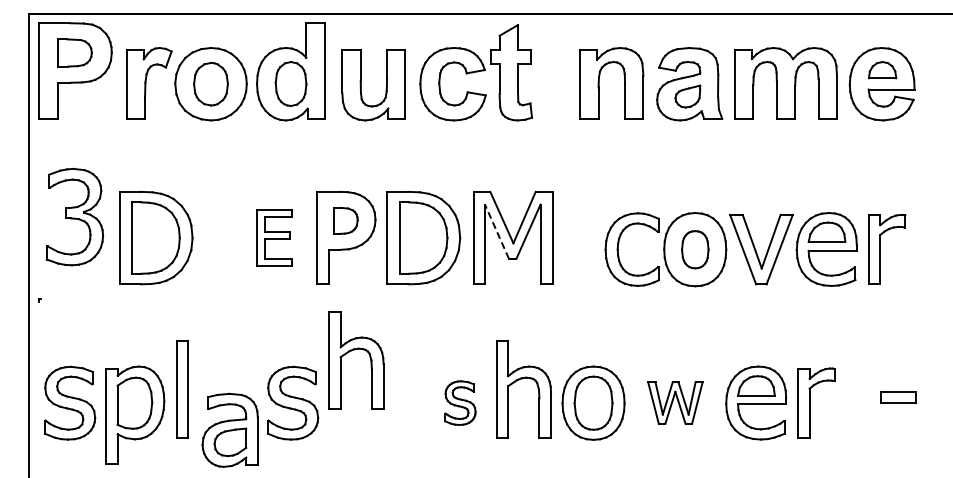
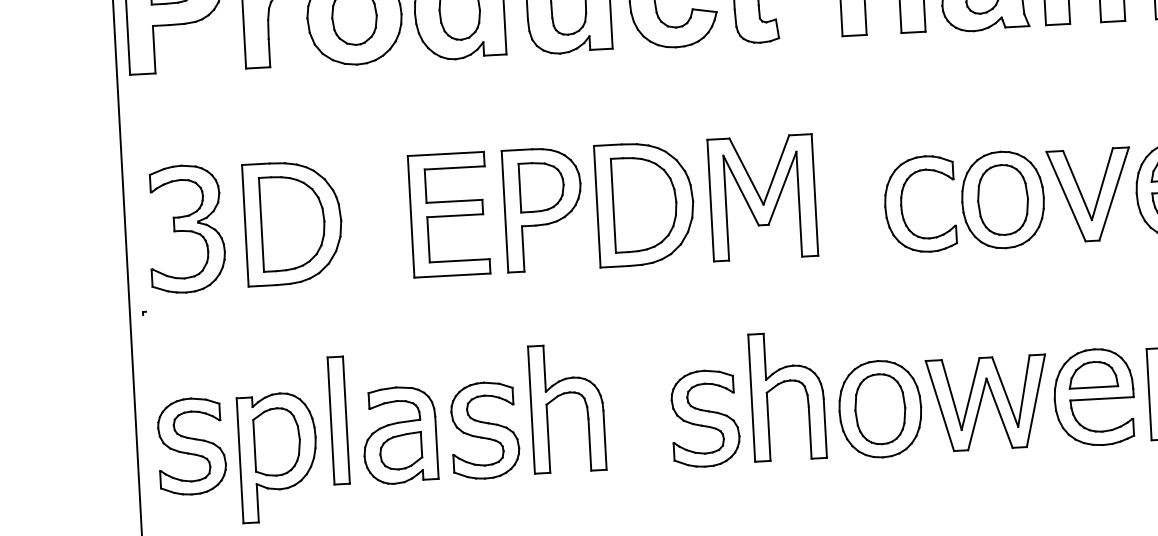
part: (74, 217) -> (185, 229), moved
part: (345, 220) -> (541, 186), size x1.43
line: (497, 231) -> (741, 190), dashed -> solid
part: (274, 237) -> (448, 214), size x1.67
part: (695, 249) -> (1003, 199), size x1.43
part: (355, 350) -> (565, 394), moved
part: (460, 402) -> (705, 417), size x1.67
part: (675, 402) -> (988, 402), size x1.67
part: (229, 429) -> (398, 434), moved

